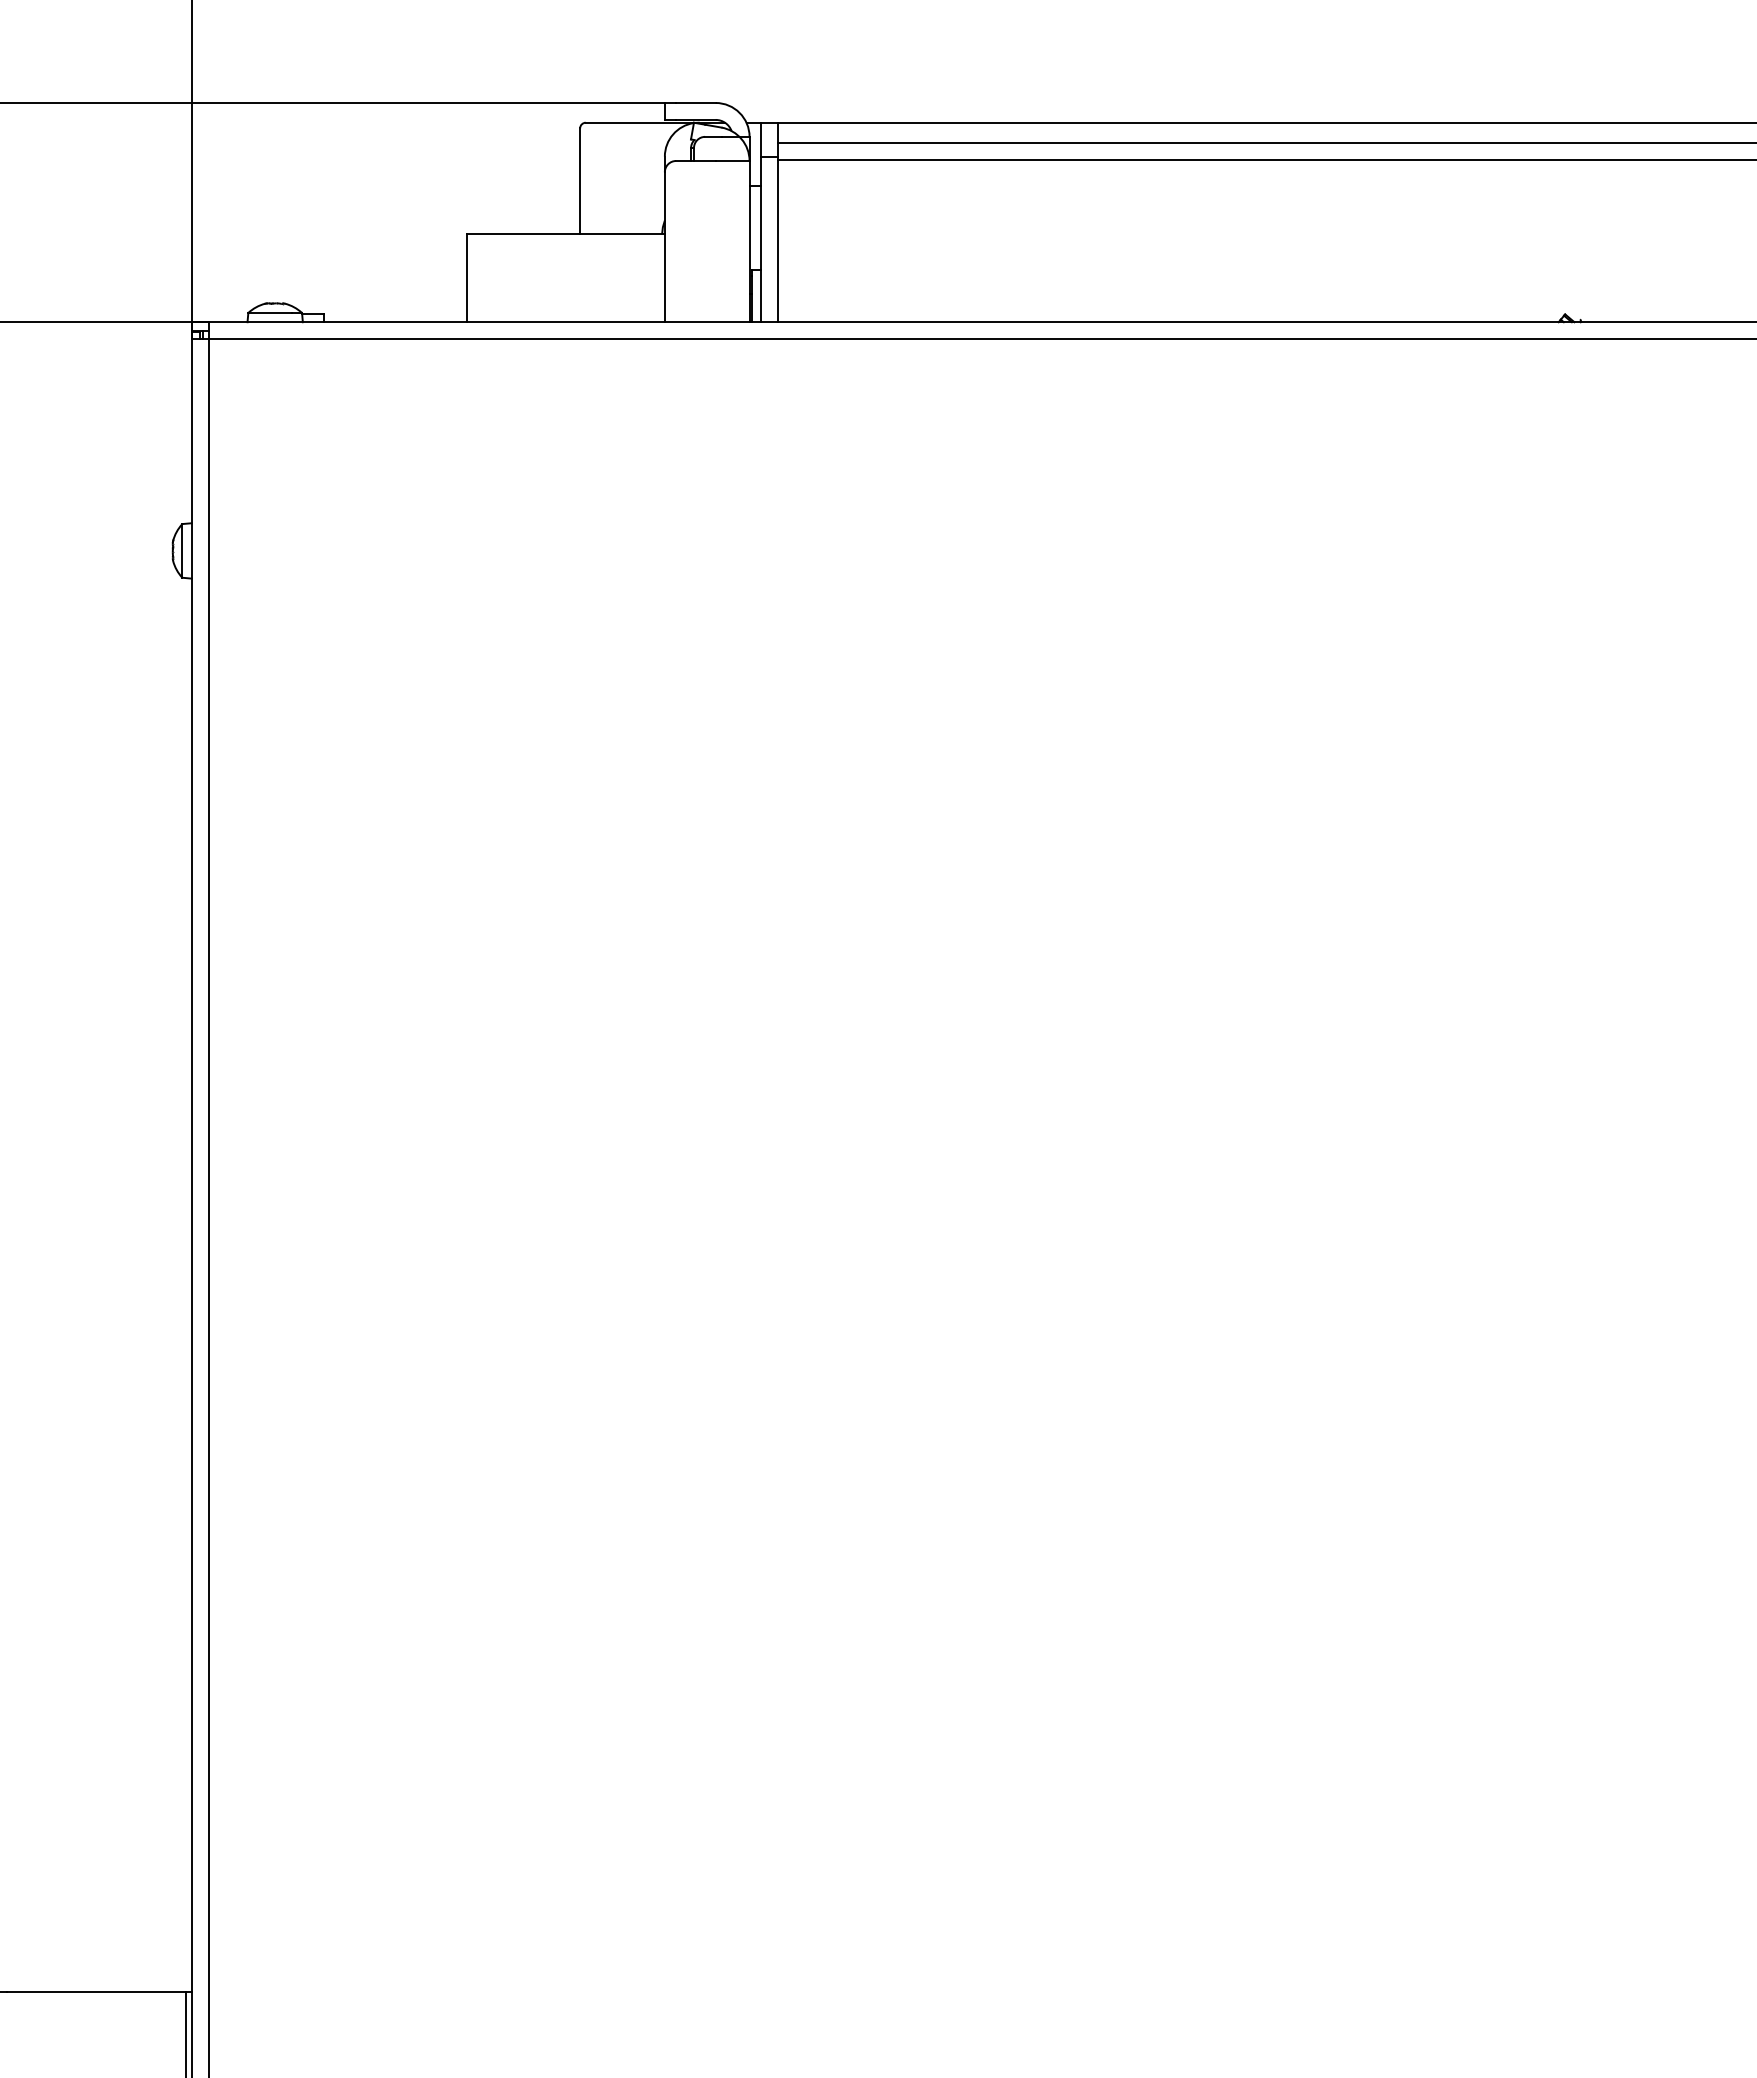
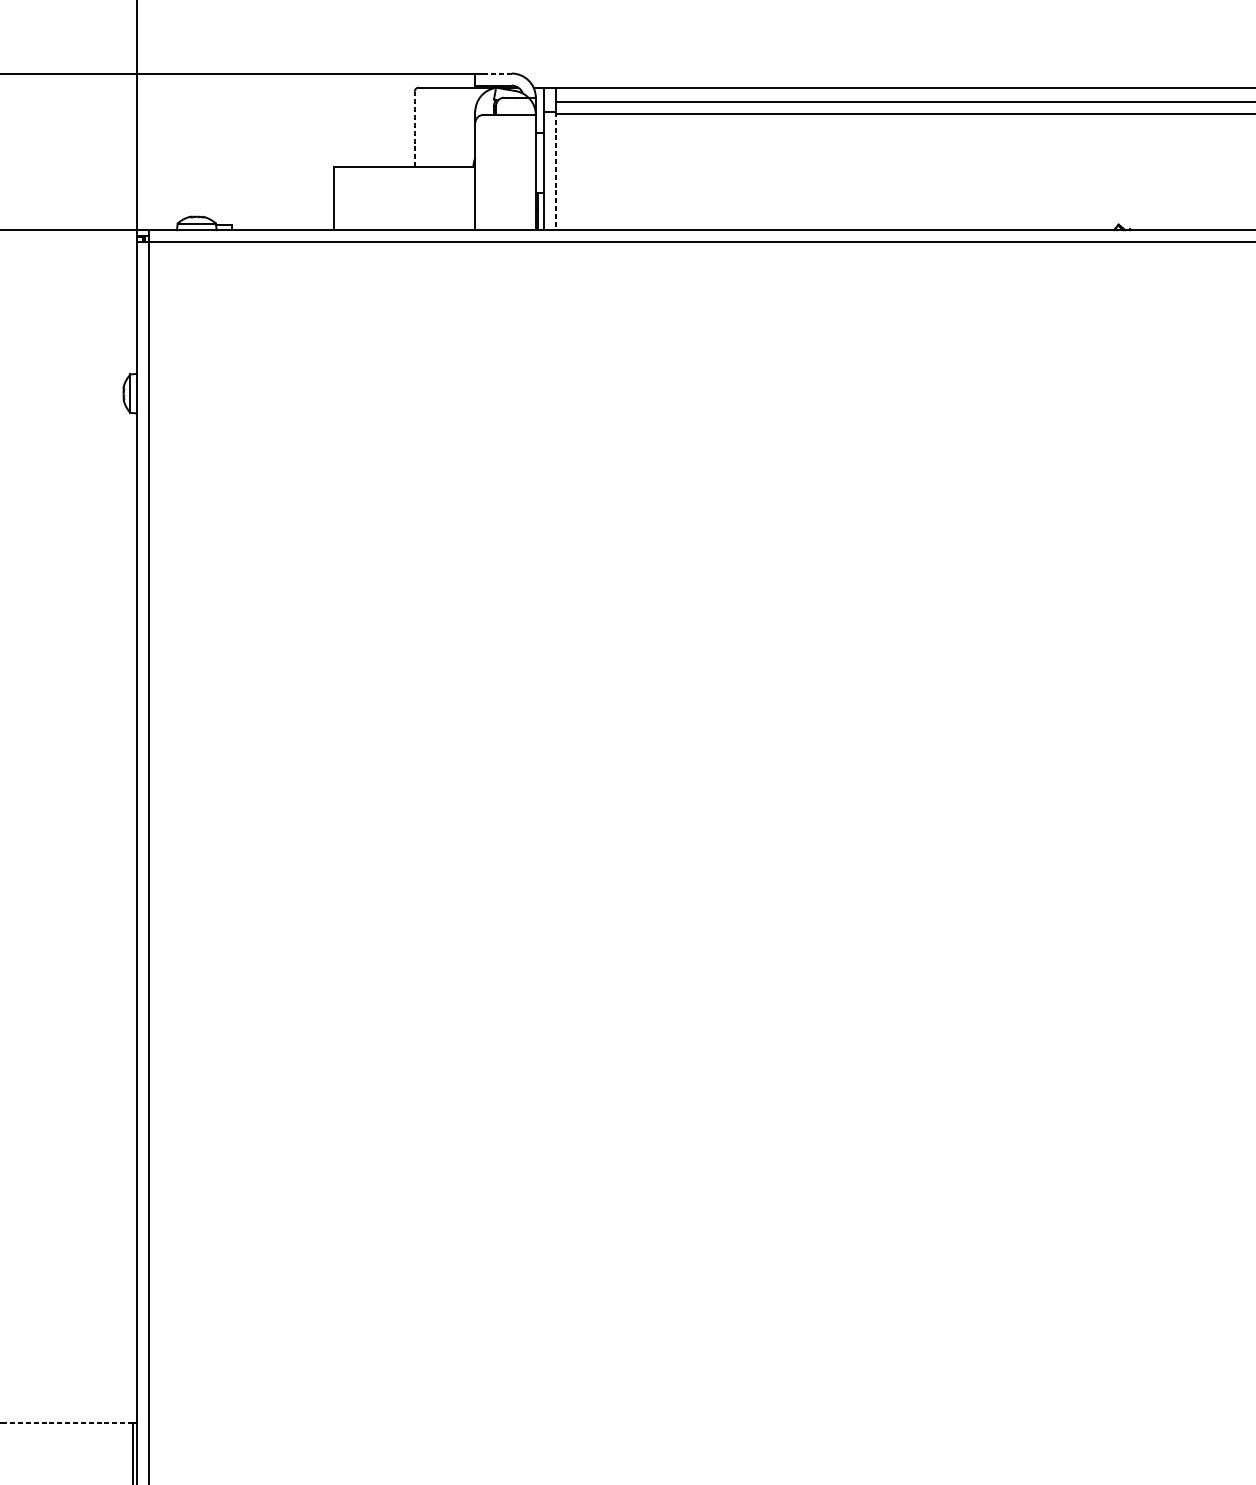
line: (695, 102) -> (497, 73), solid -> dashed
line: (580, 181) -> (415, 129), solid -> dashed
line: (777, 239) -> (555, 171), solid -> dashed
line: (96, 1991) -> (69, 1423), solid -> dashed

